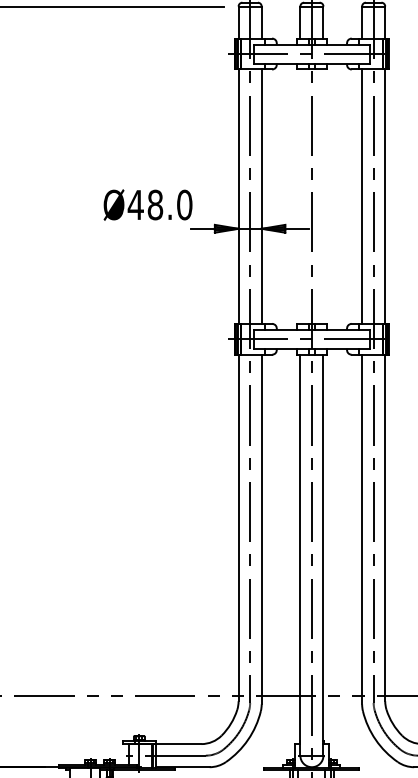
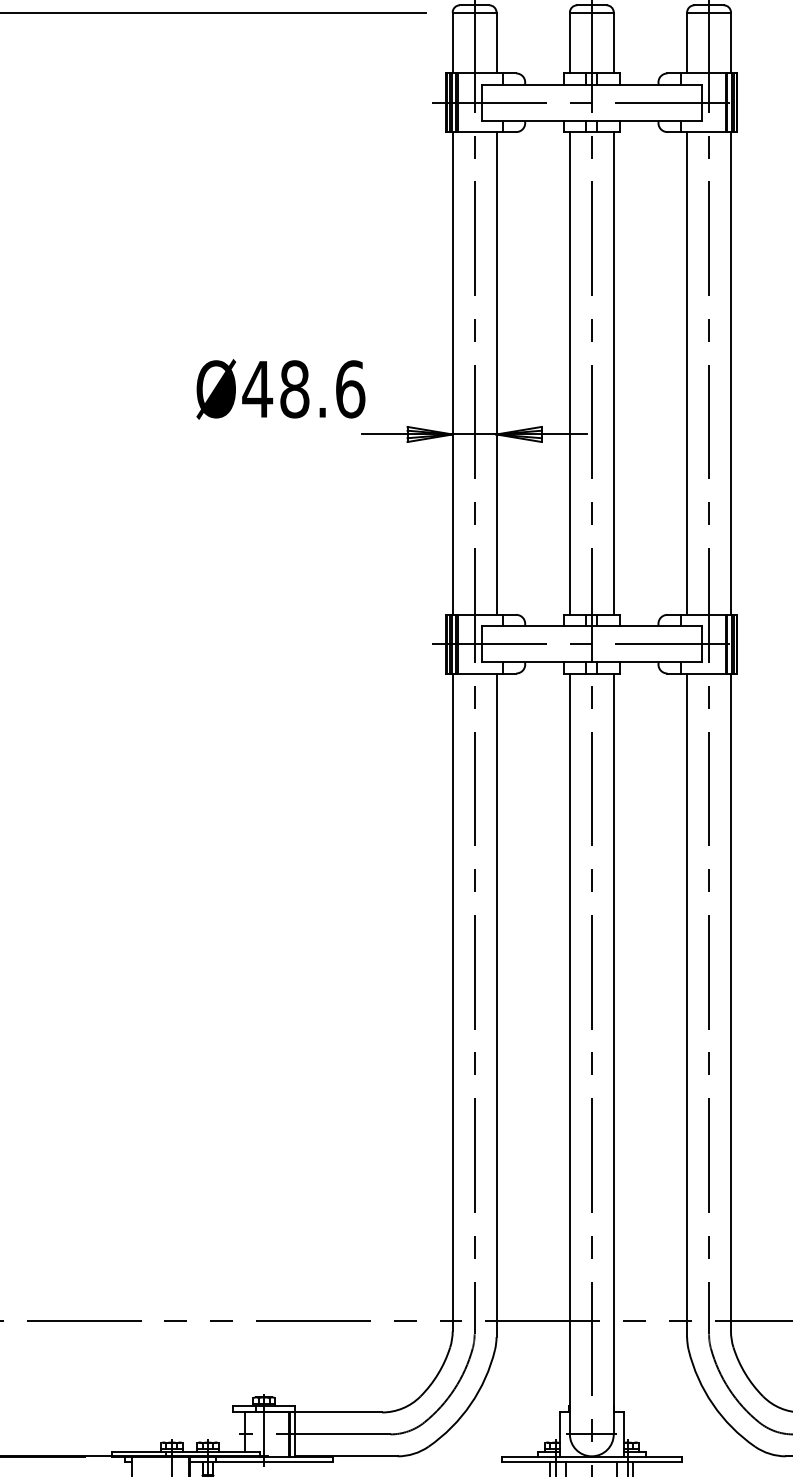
line: (300, 196) -> (570, 373), added
line: (323, 196) -> (613, 373), added
text: (184, 204) -> (349, 388), Ø48.0 -> Ø48.6

